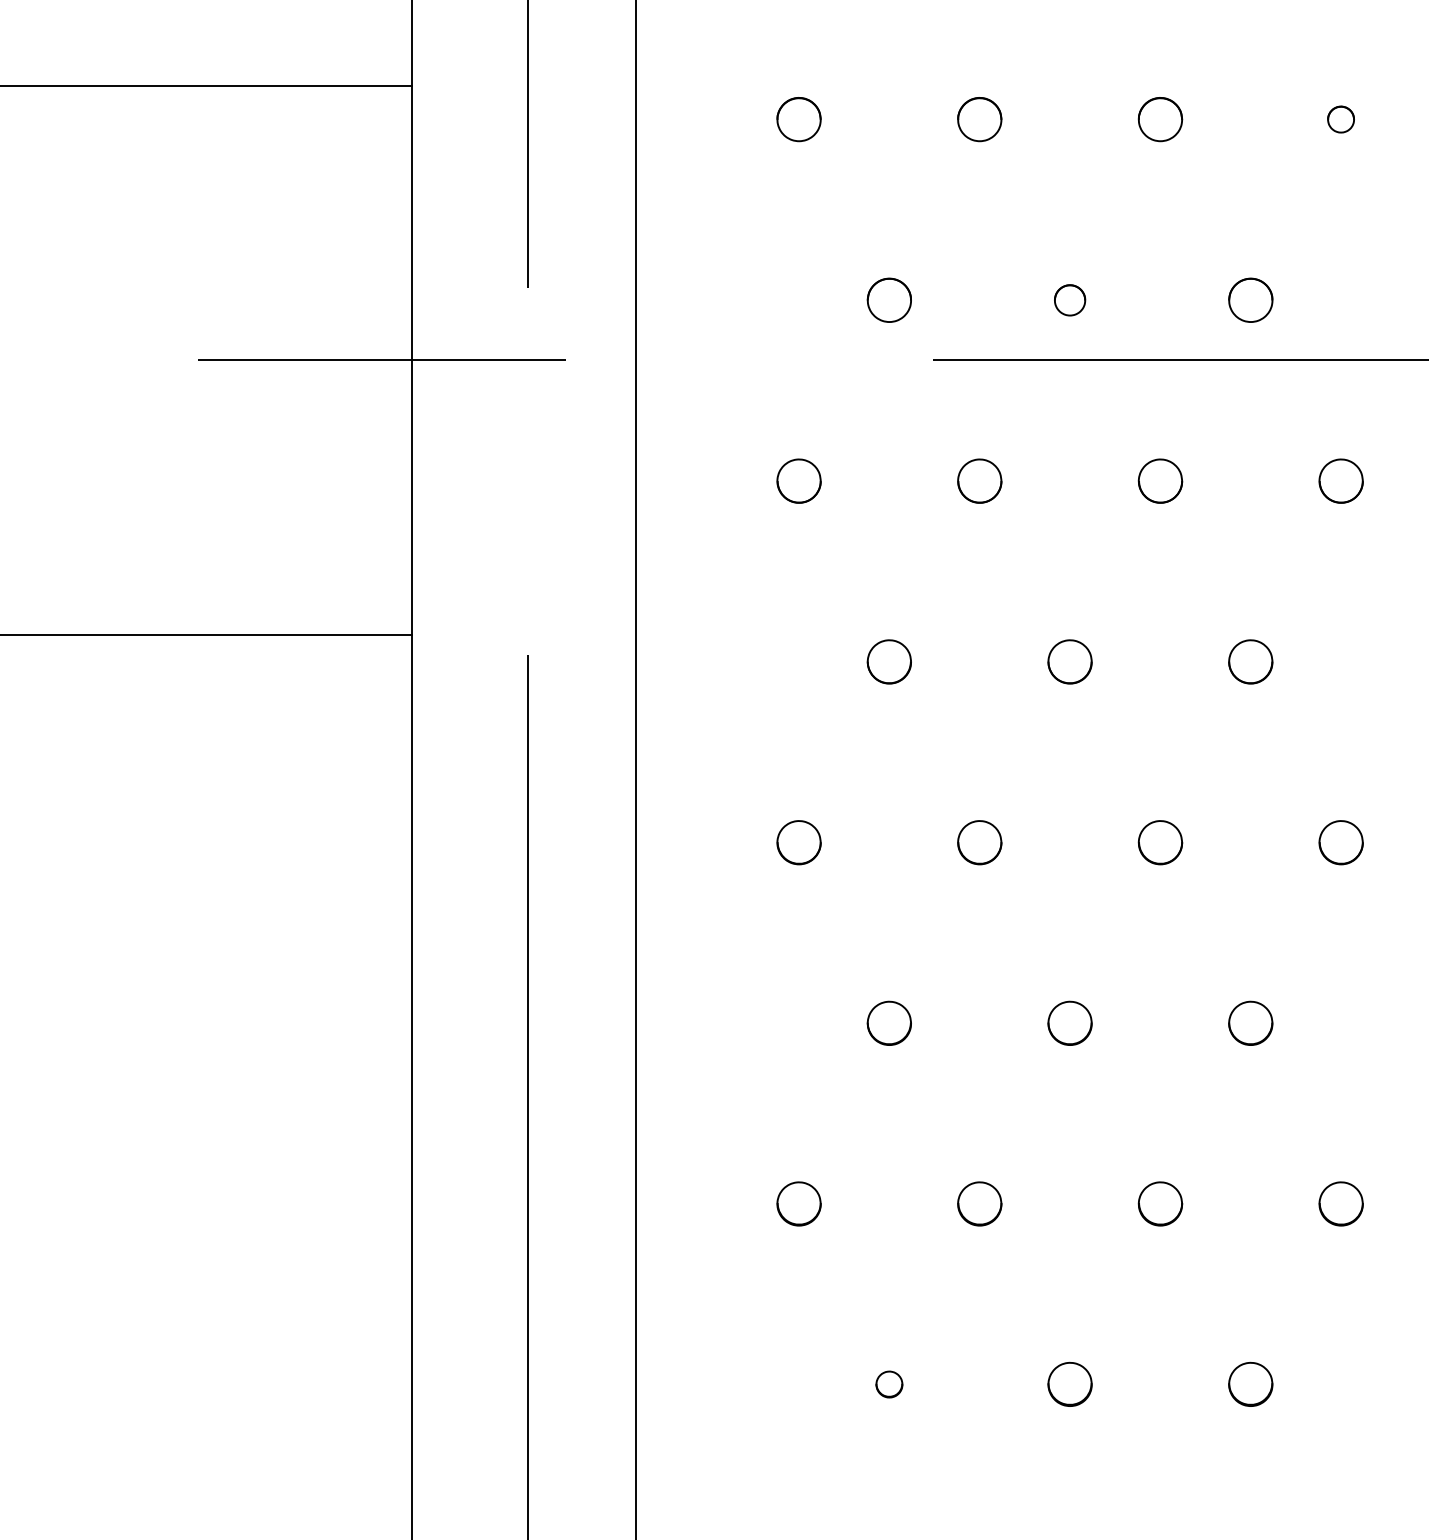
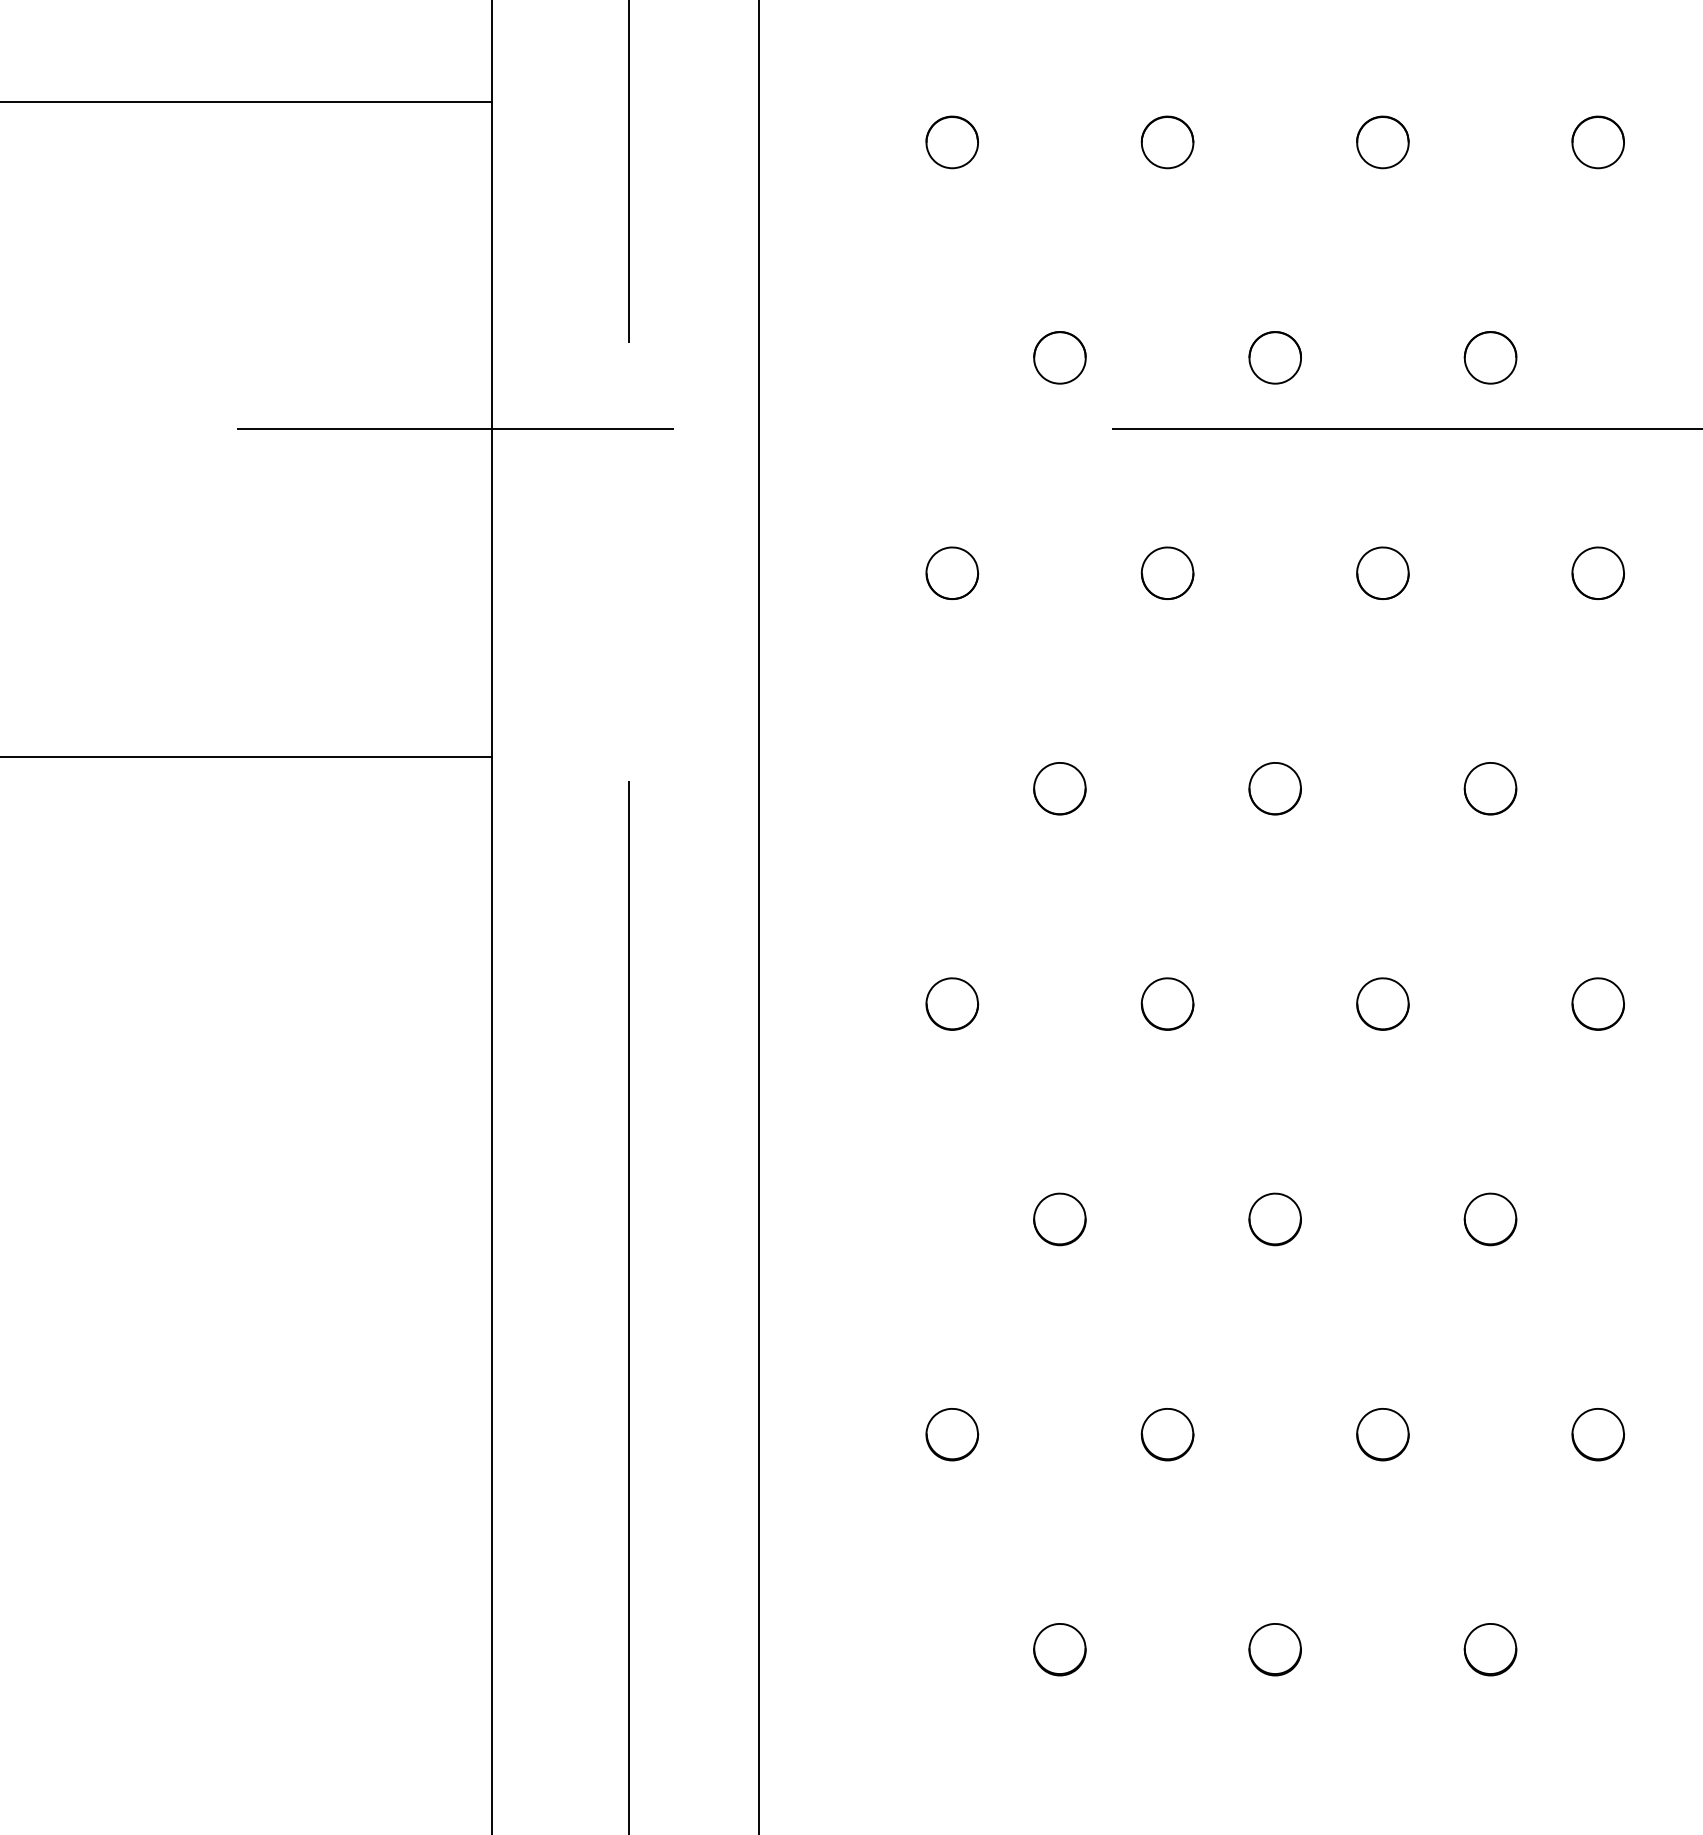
part: (1340, 119) -> (1597, 142), size x1.67
part: (1069, 300) -> (1274, 357), size x1.43
part: (889, 1384) -> (1059, 1649), size x1.67

